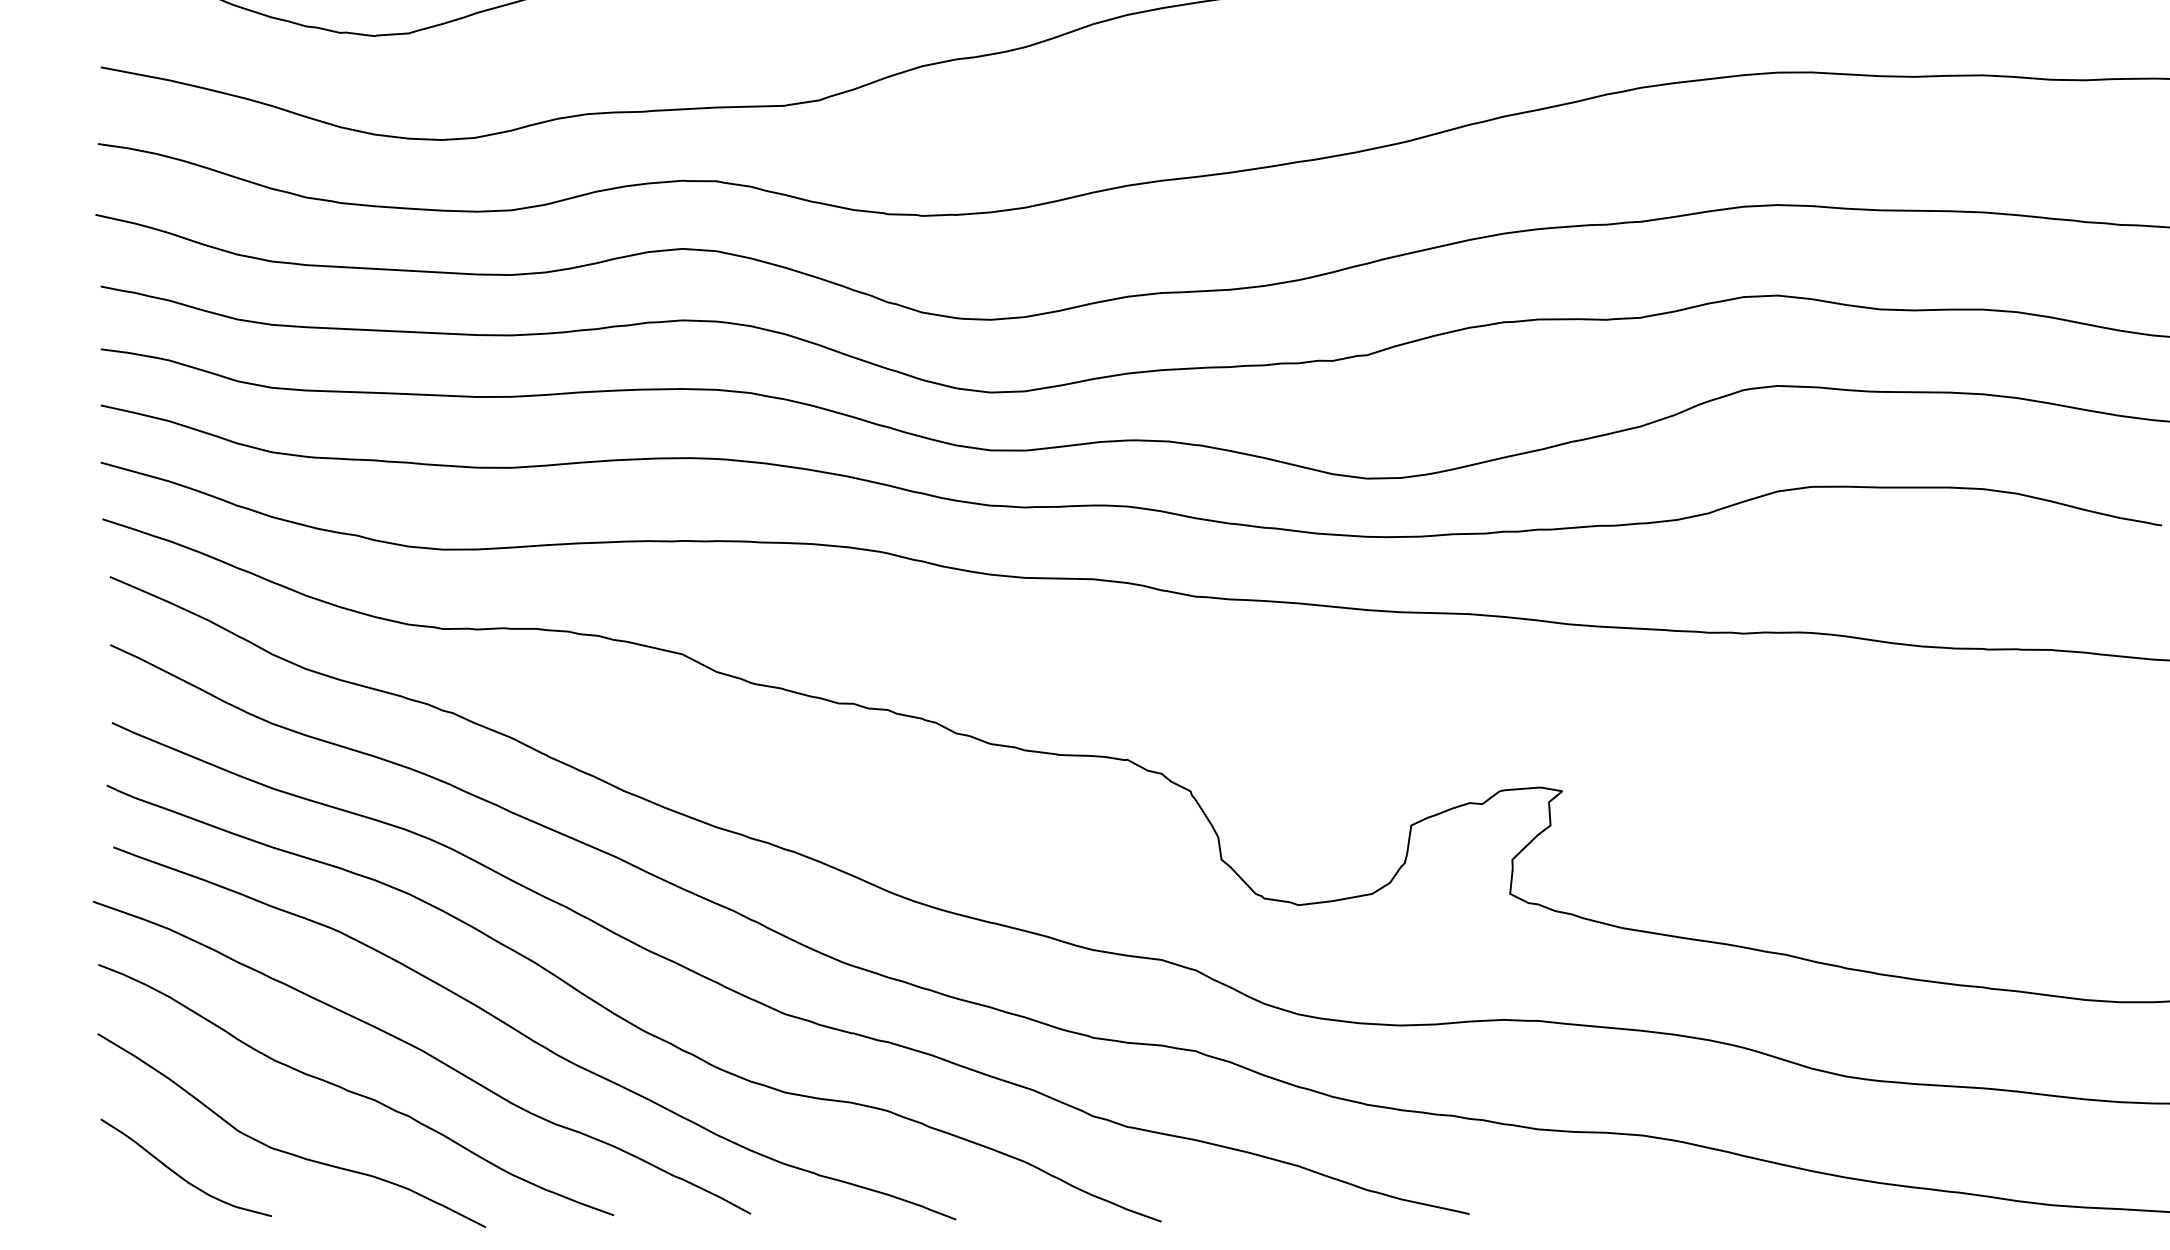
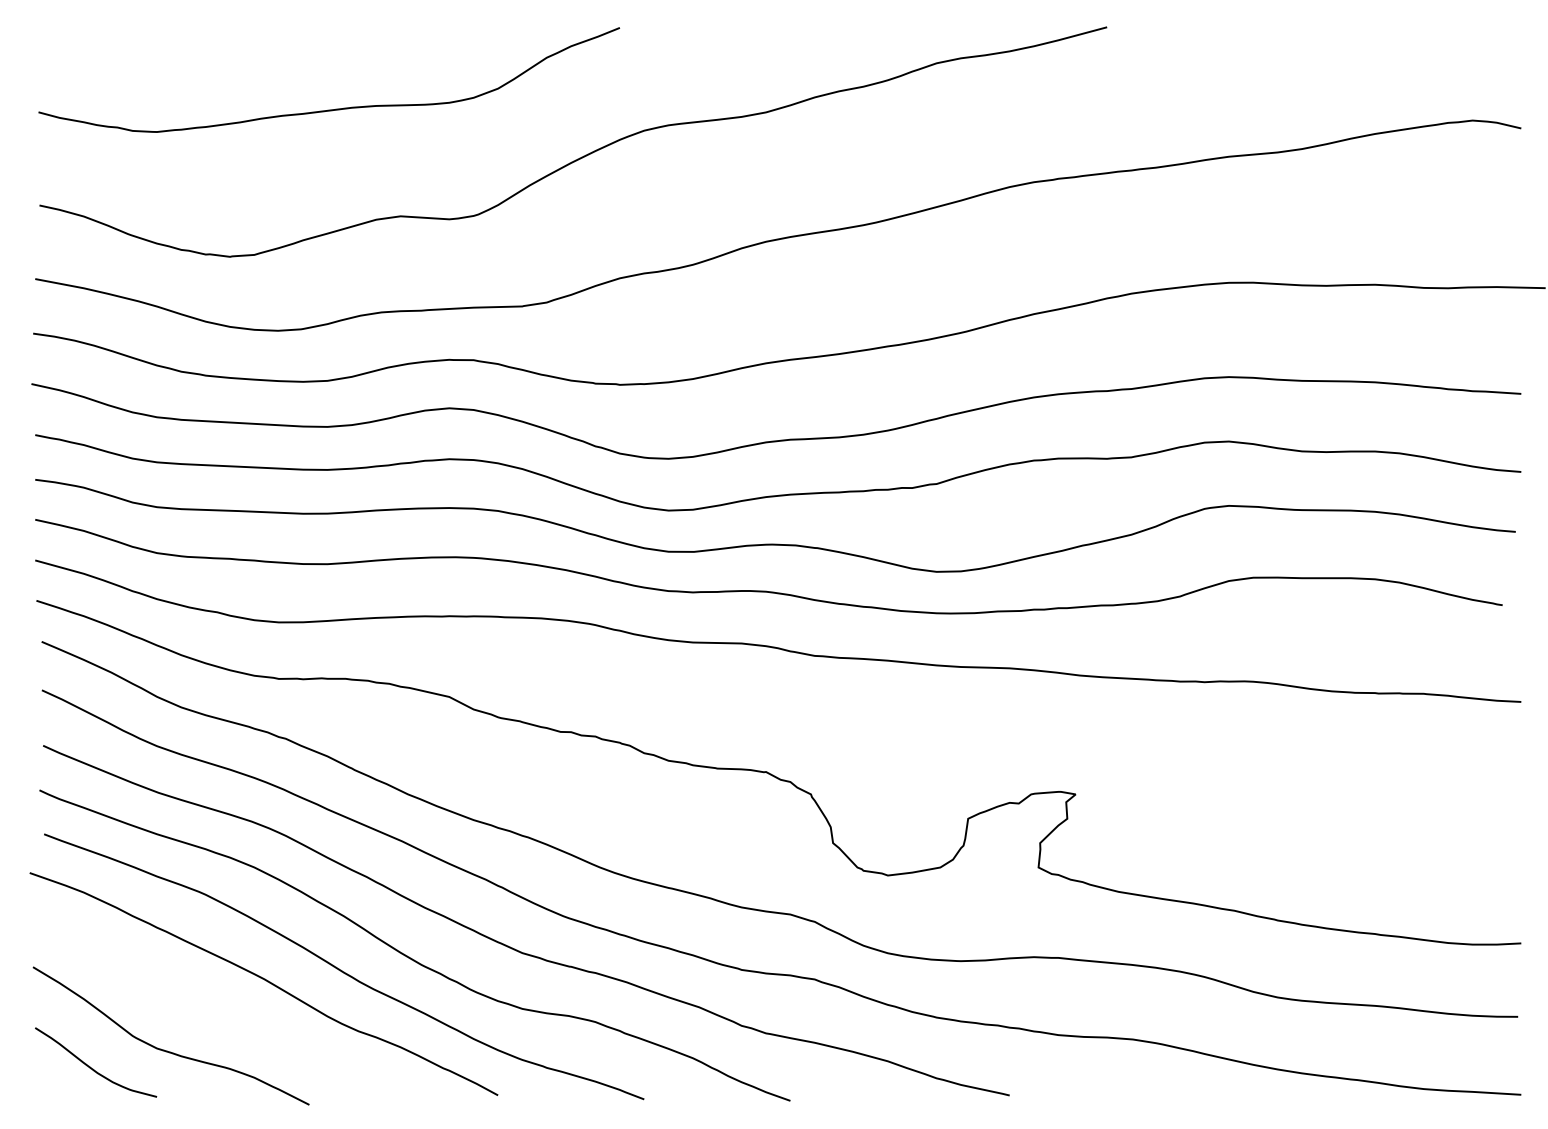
curve: (355, 1091) -> (216, 1008), removed

